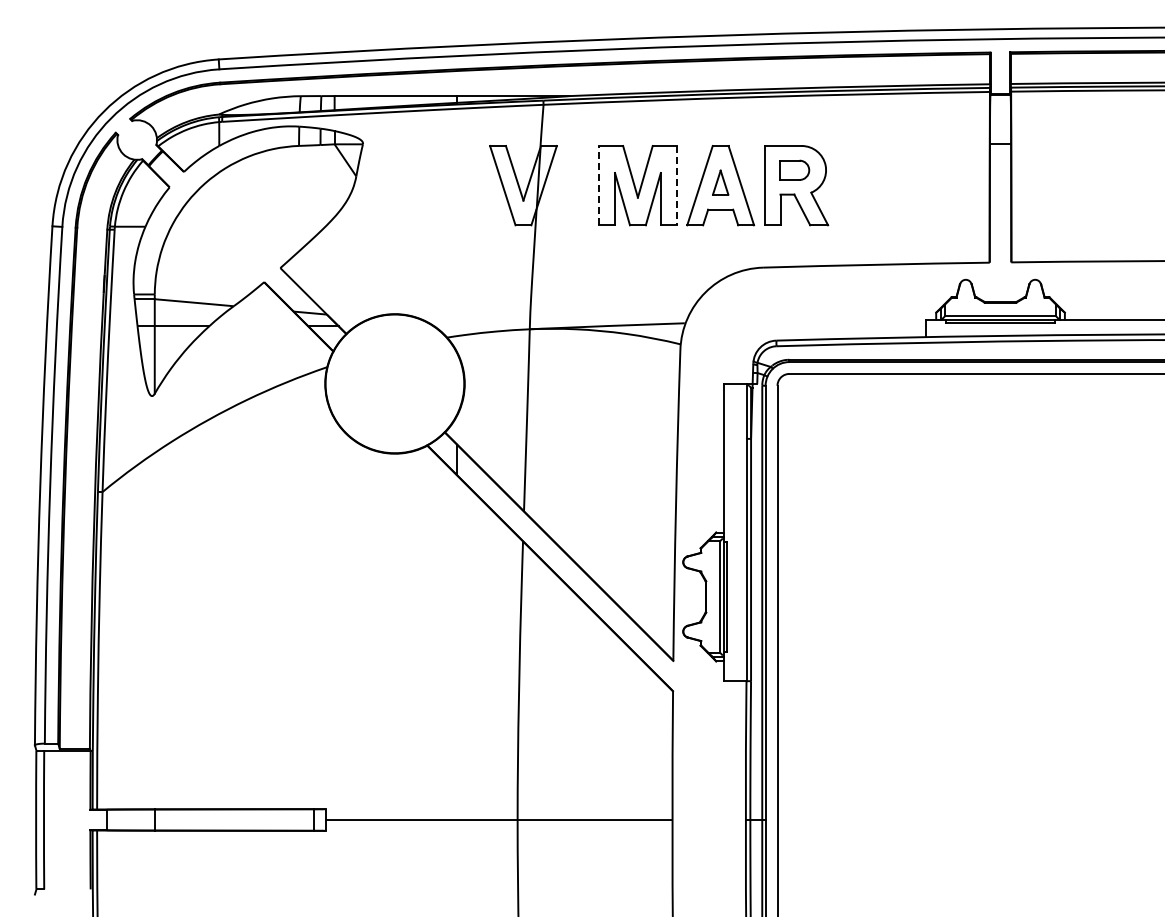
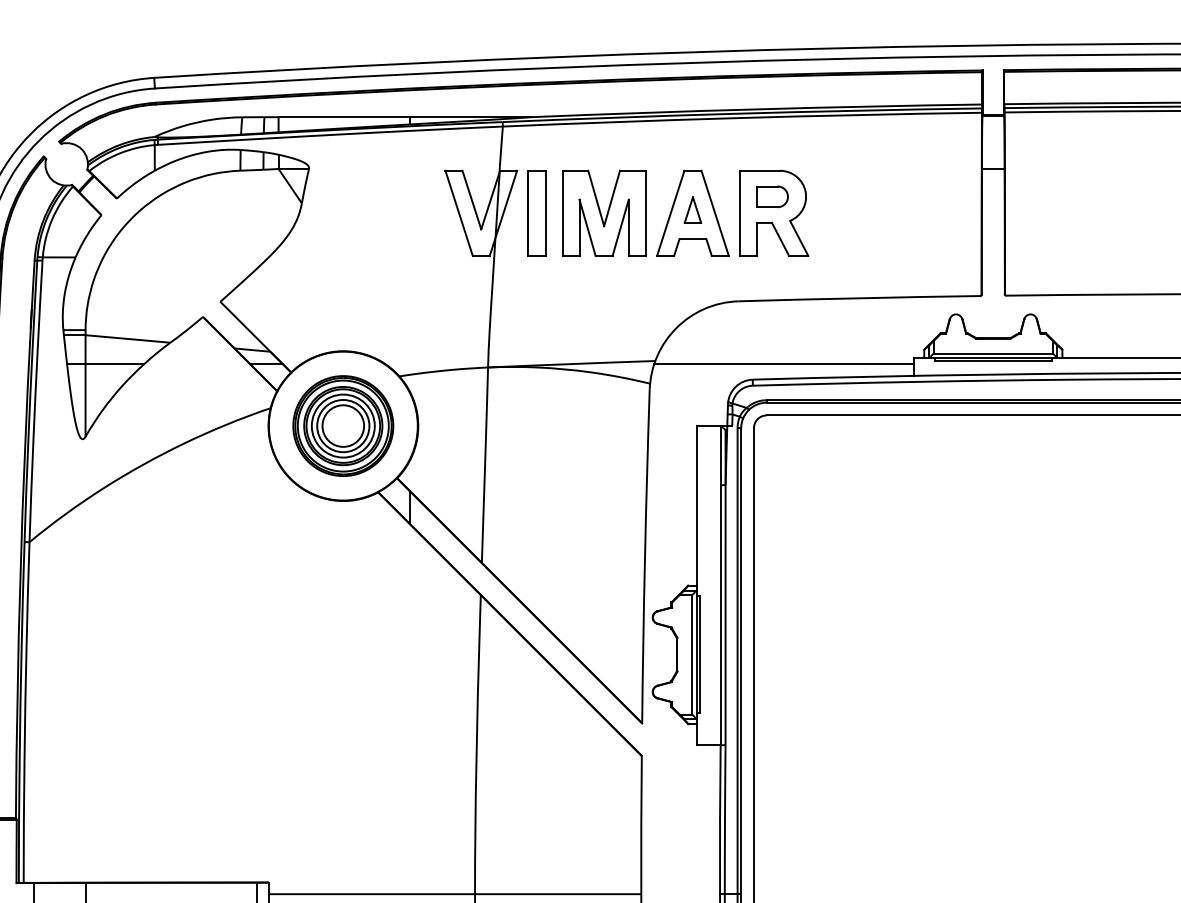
part: (574, 185) -> (536, 213), added
line: (599, 185) -> (562, 213), dashed -> solid
line: (676, 185) -> (645, 213), dashed -> solid
line: (805, 326) -> (783, 364), added
part: (394, 383) -> (342, 425), added

